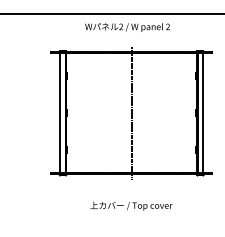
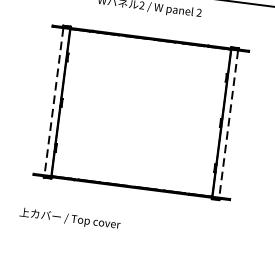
line: (131, 112) -> (141, 111), removed
line: (60, 113) -> (54, 101), solid -> dashed
line: (203, 113) -> (229, 124), solid -> dashed
text: (131, 205) -> (70, 218), moved

